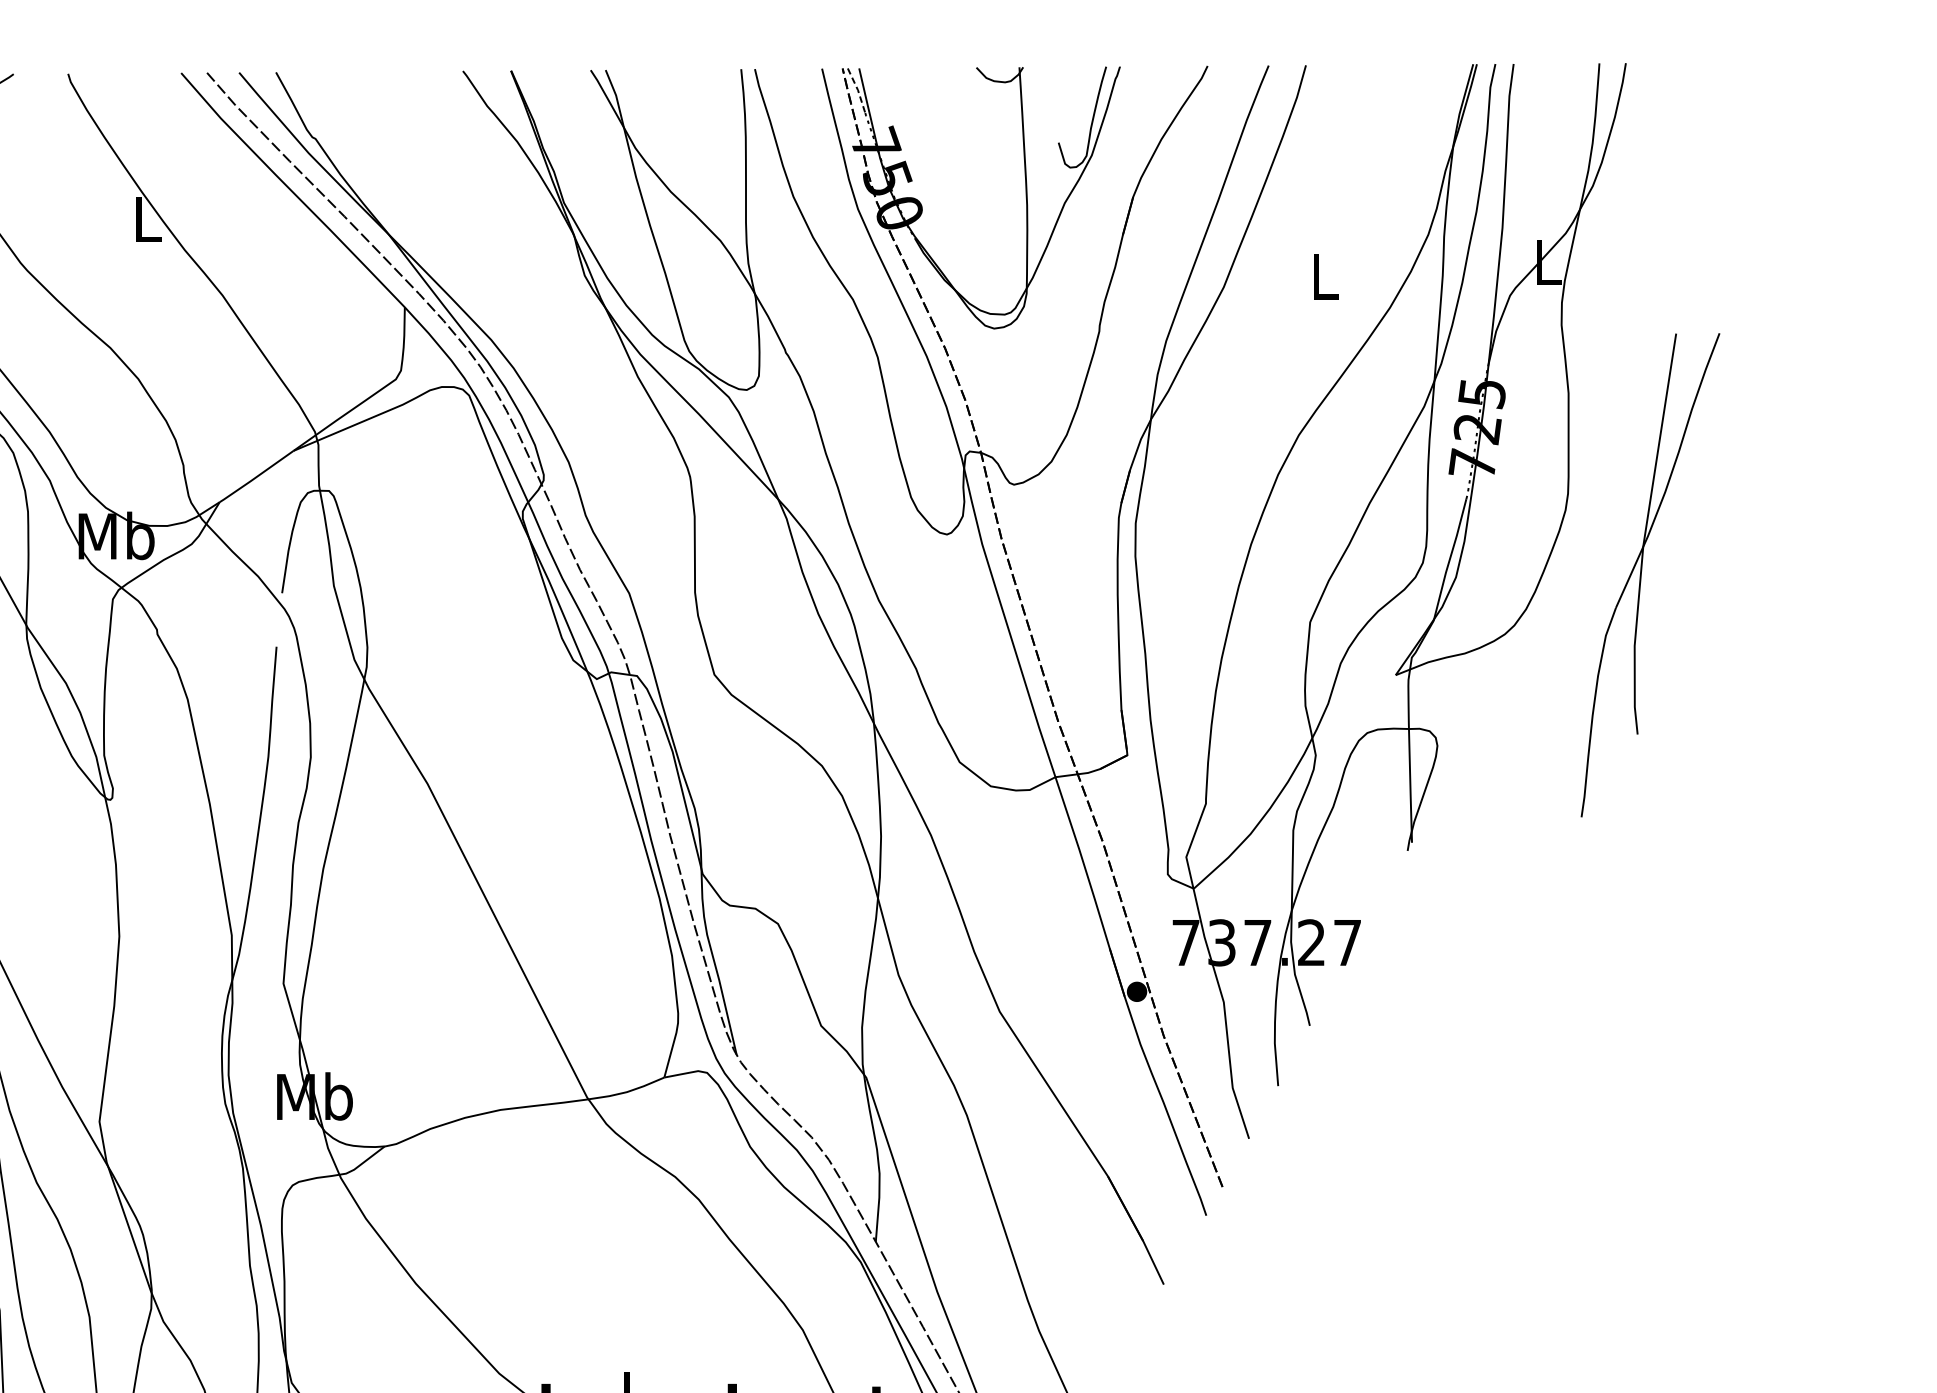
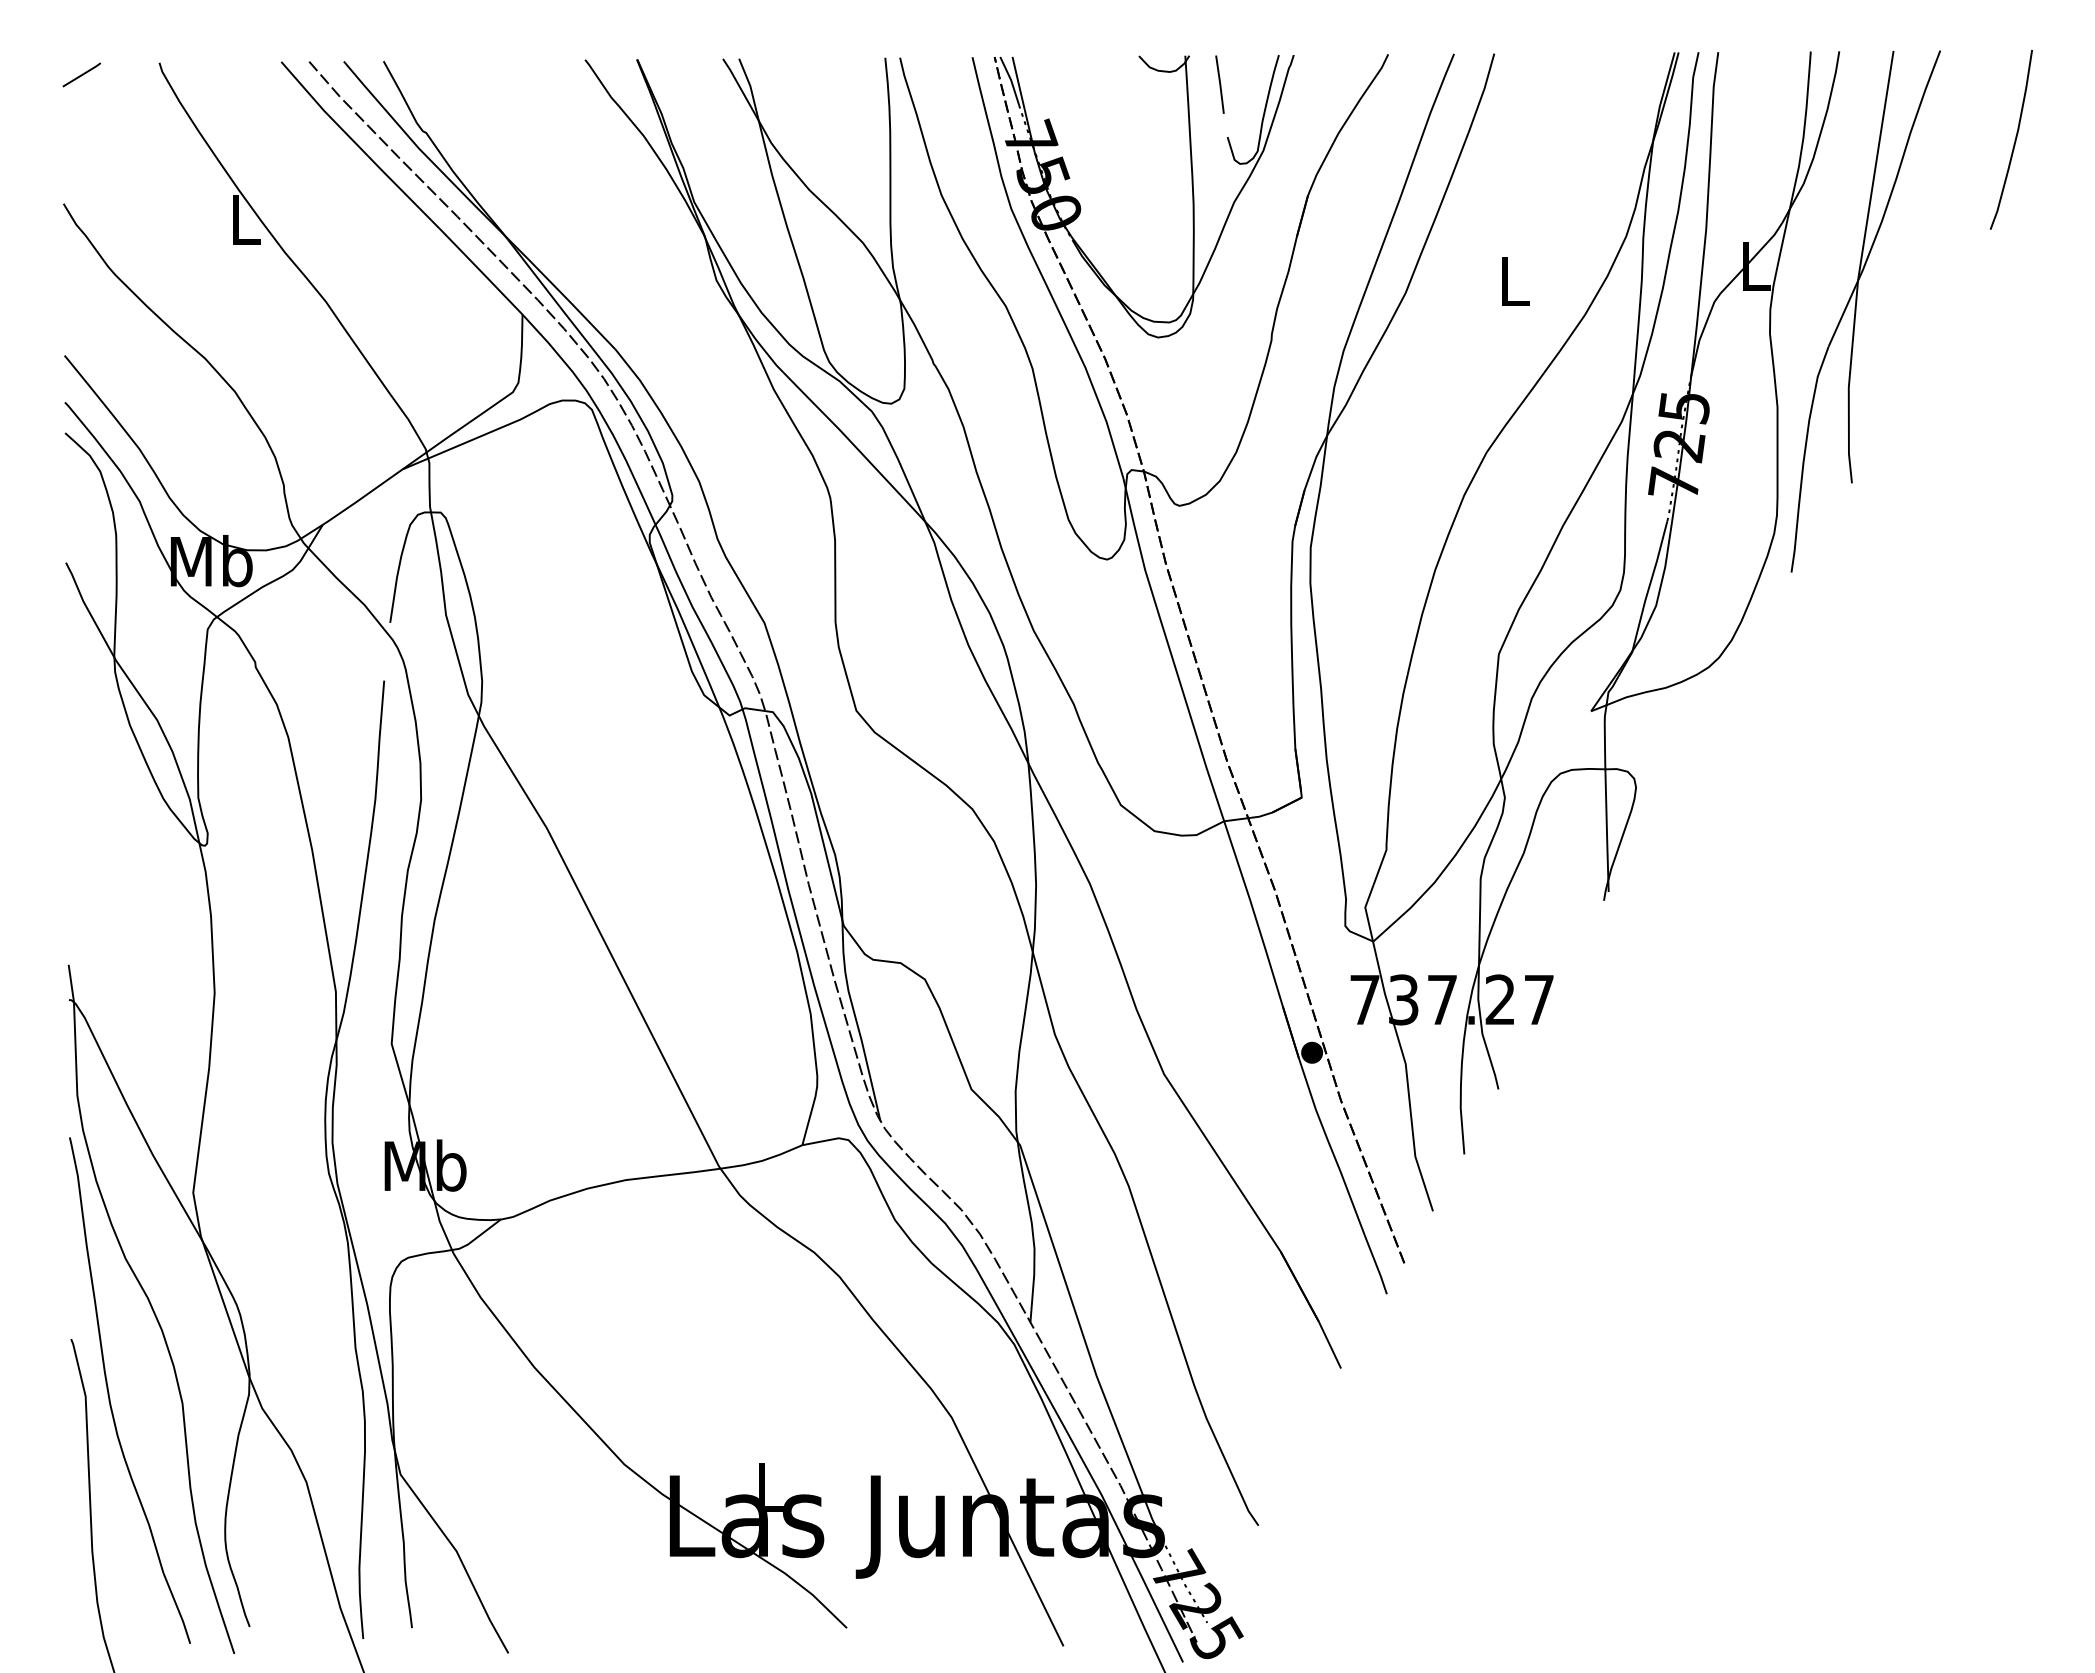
line: (858, 90) -> (1011, 80), dashed -> solid
line: (1051, 93) -> (1219, 84), added
curve: (1788, 144) -> (2014, 139), added
part: (1641, 575) -> (1856, 311), moved

